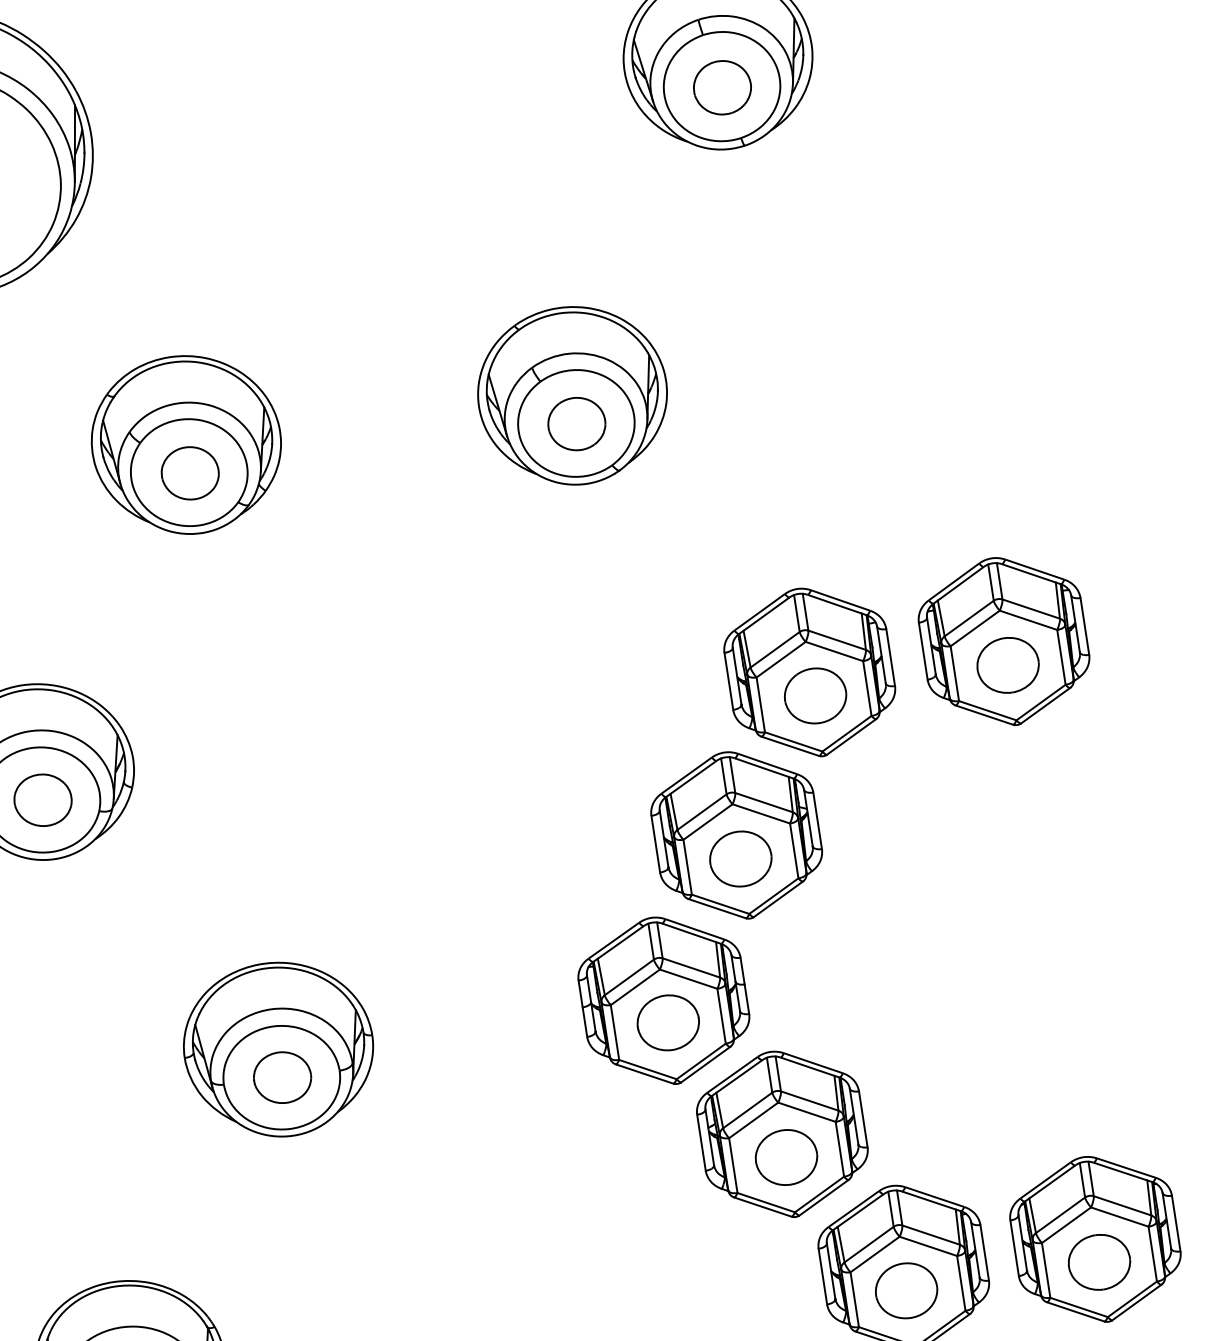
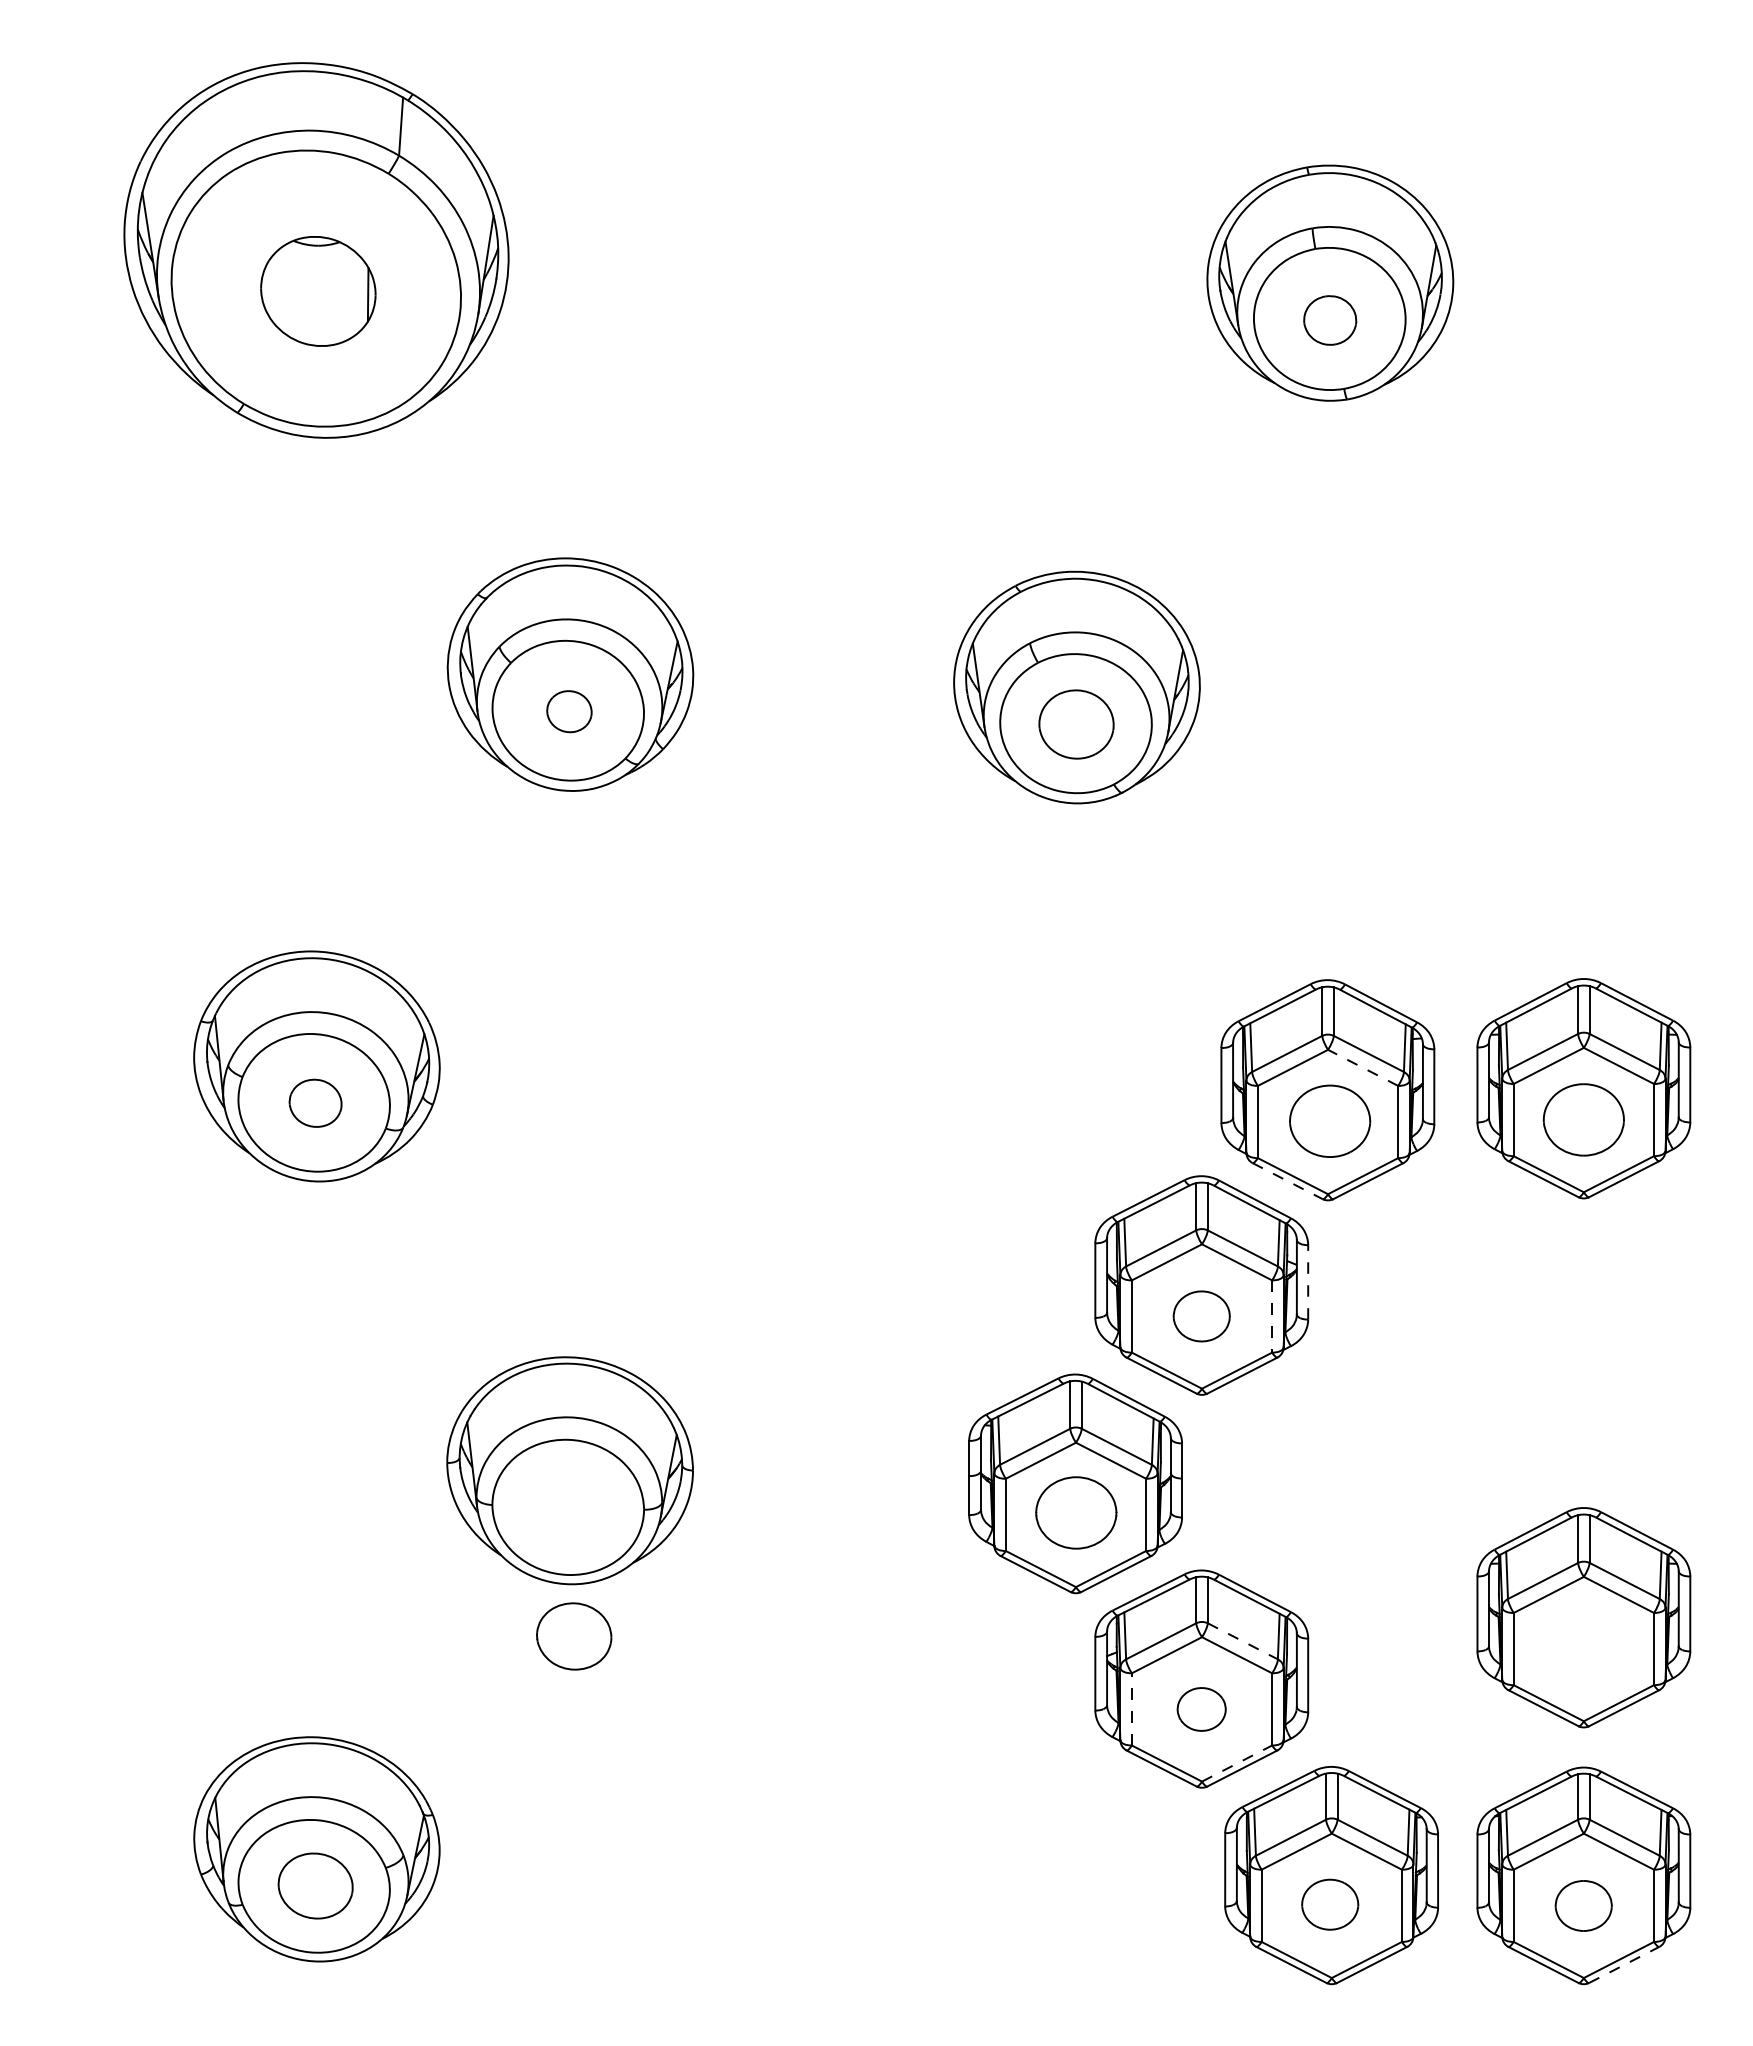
part: (722, 87) -> (1330, 320), size x0.7
part: (190, 473) -> (569, 711), size x0.6
line: (833, 651) -> (1362, 1067), solid -> dashed
line: (790, 746) -> (1288, 1181), solid -> dashed
part: (42, 799) -> (315, 1102), size x0.7
line: (817, 820) -> (1308, 1281), solid -> dashed
line: (794, 851) -> (1272, 1317), solid -> dashed
part: (740, 859) -> (1201, 1316), size x0.7
part: (1065, 1043) -> (1583, 1617), added
part: (282, 1077) -> (574, 1636), moved
line: (810, 1101) -> (1243, 1641), solid -> dashed
part: (786, 1157) -> (1201, 1709), size x0.6
line: (732, 1164) -> (1131, 1708), solid -> dashed
line: (819, 1194) -> (1237, 1763), solid -> dashed
part: (1099, 1262) -> (1583, 1905), size x0.7
part: (906, 1290) -> (1330, 1904), size x0.7
line: (1137, 1302) -> (1624, 1964), solid -> dashed

